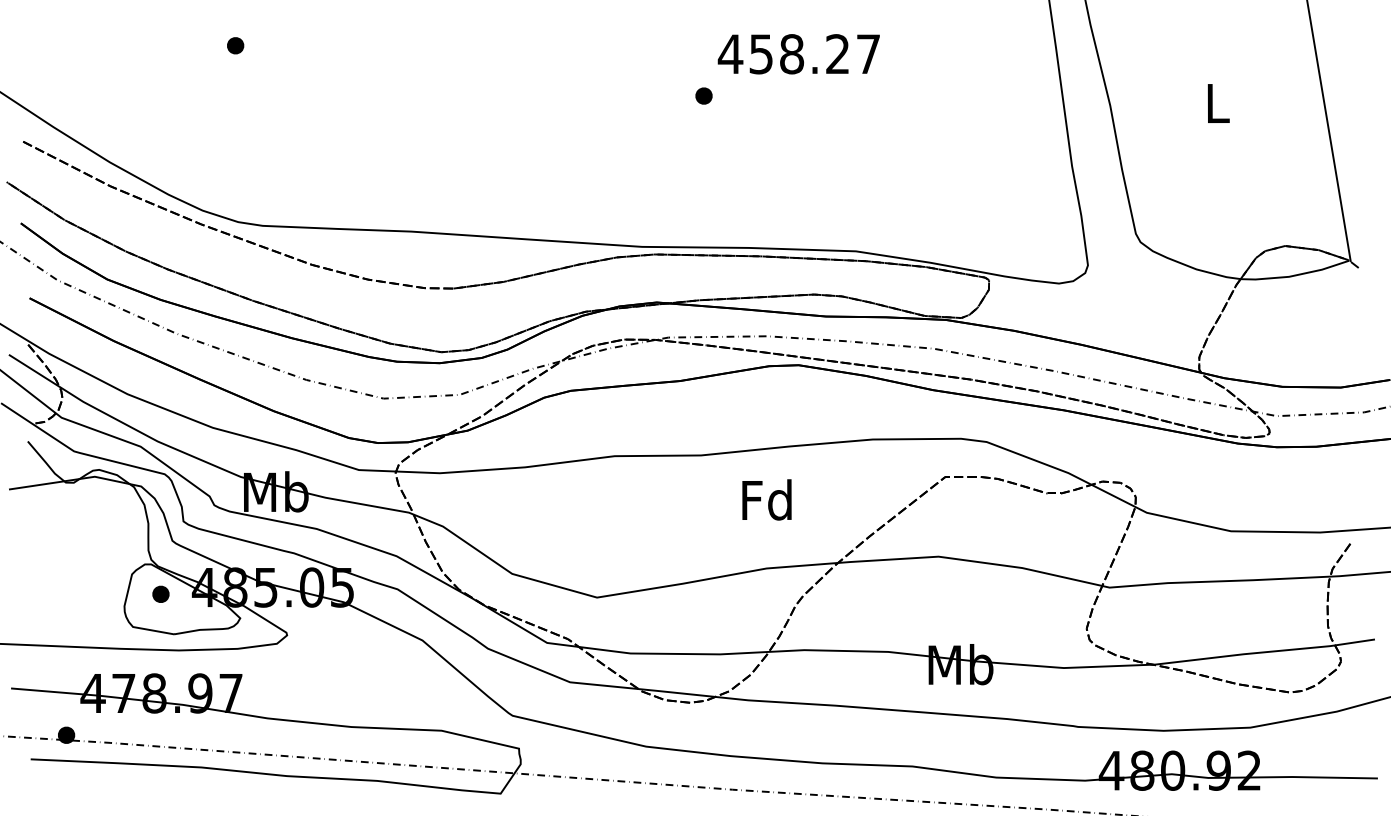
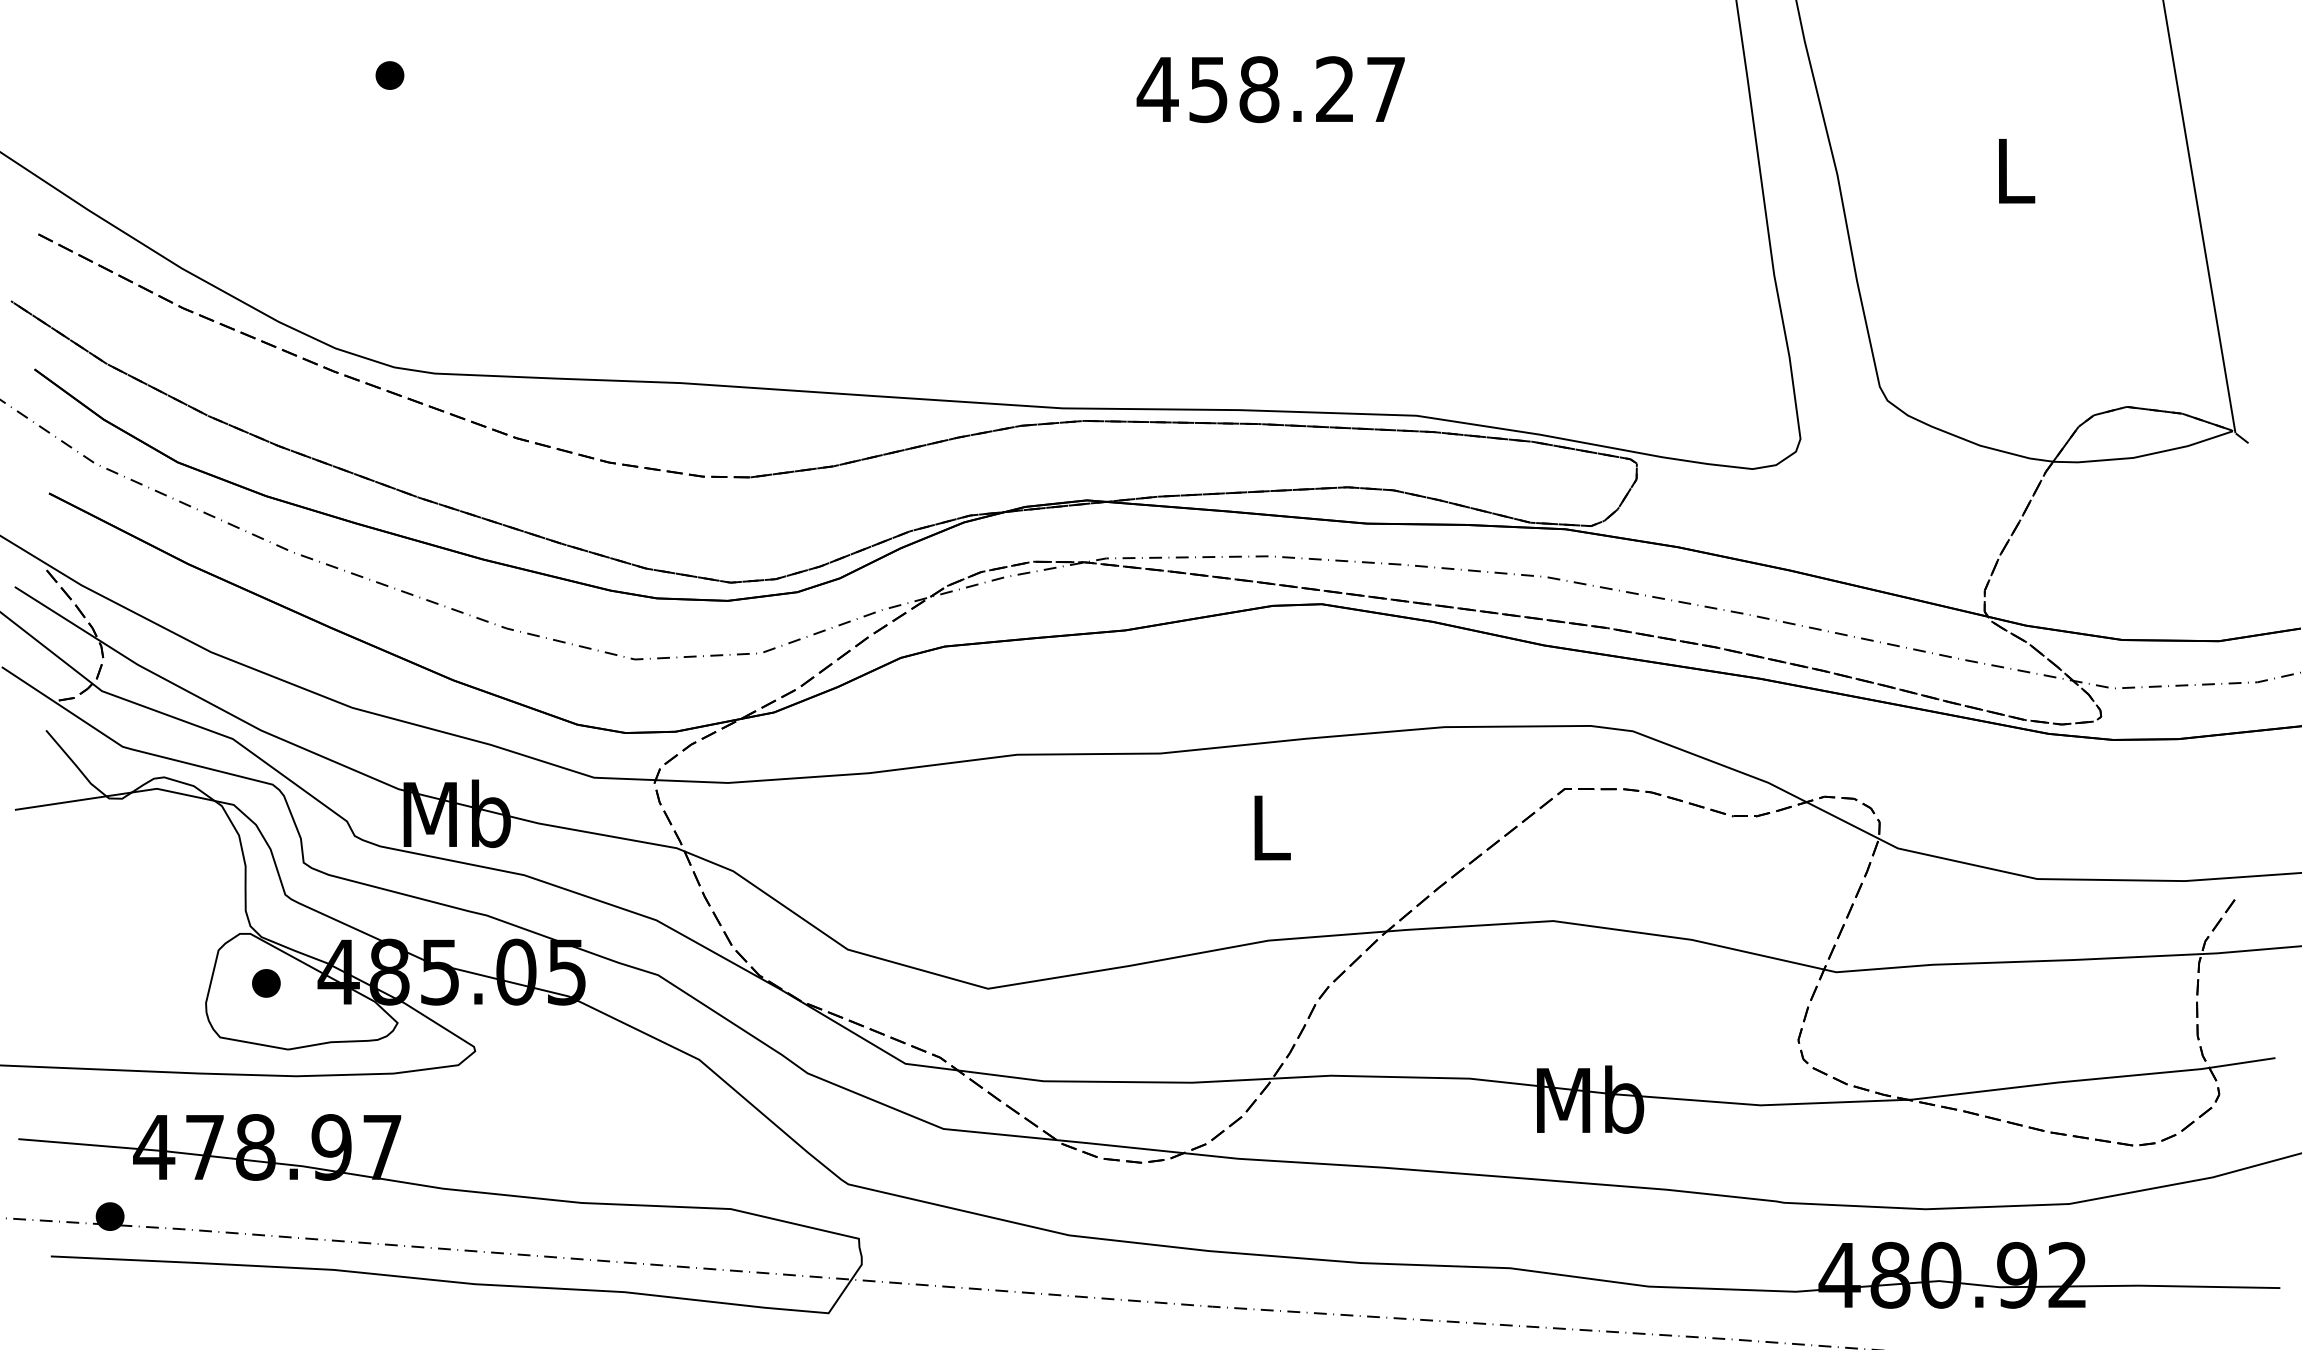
text: (798, 54) -> (1270, 89), moved
part: (703, 95) -> (1164, 157), removed
text: (766, 499) -> (1268, 826), Fd -> L

